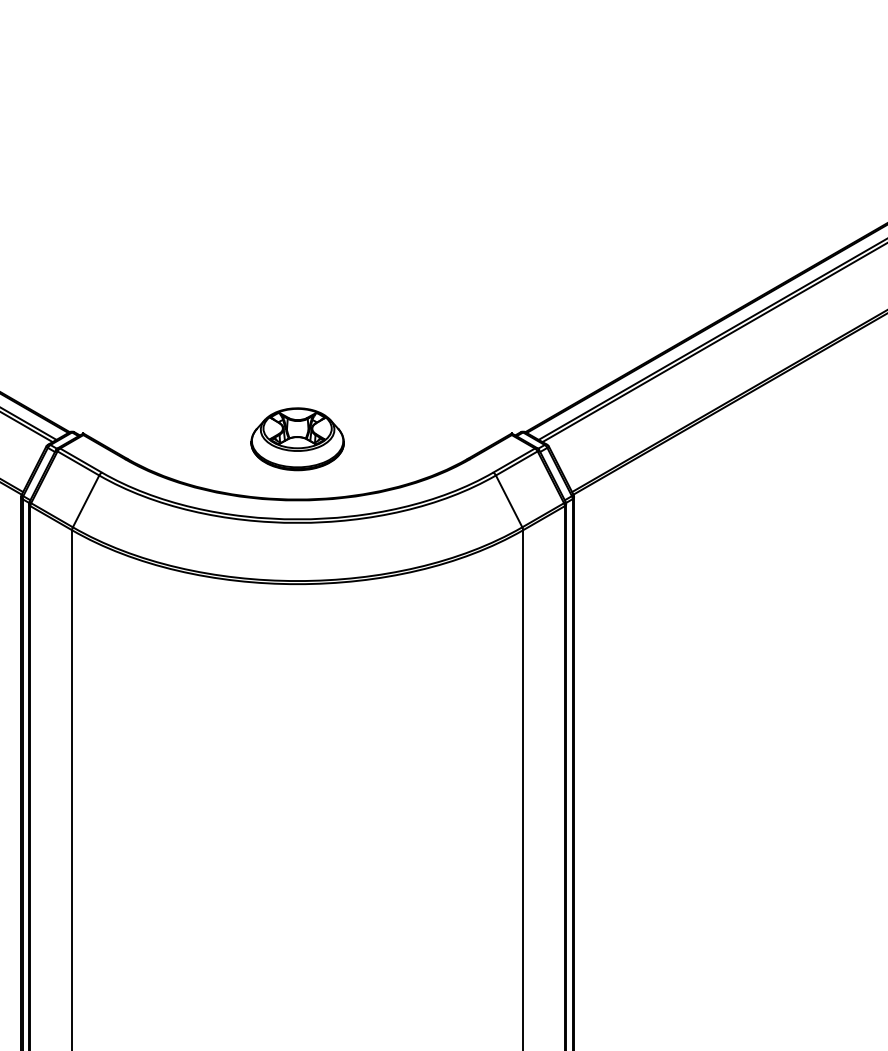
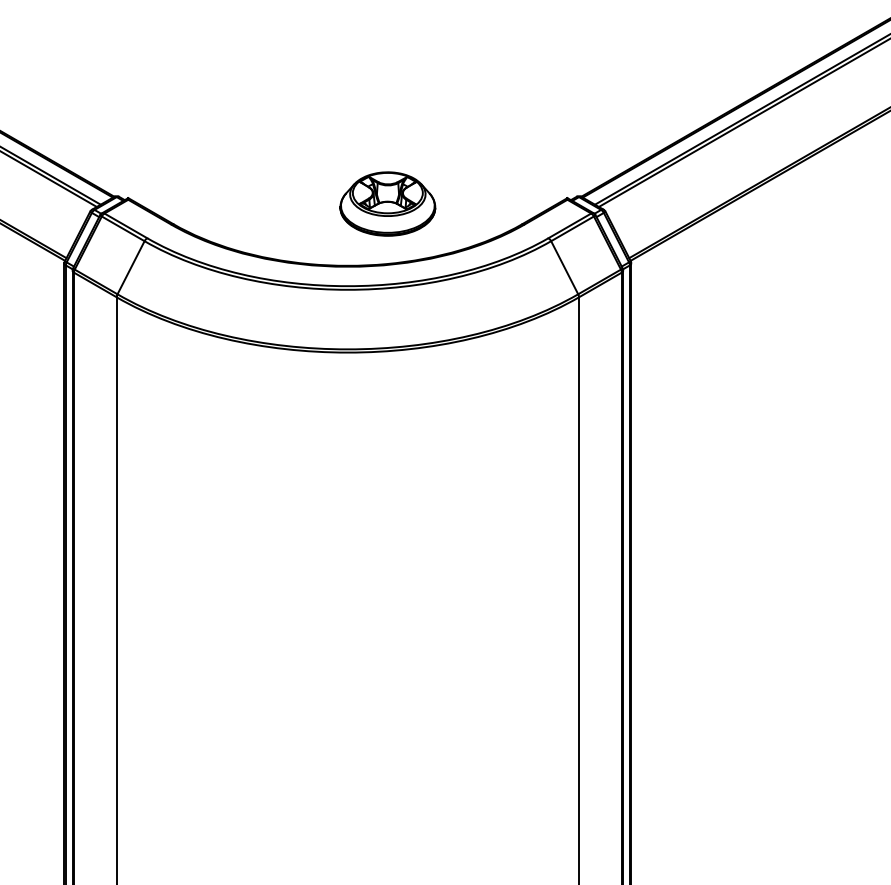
part: (297, 439) -> (387, 204), moved

